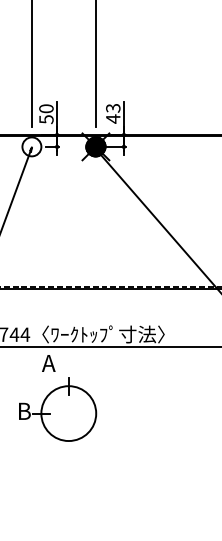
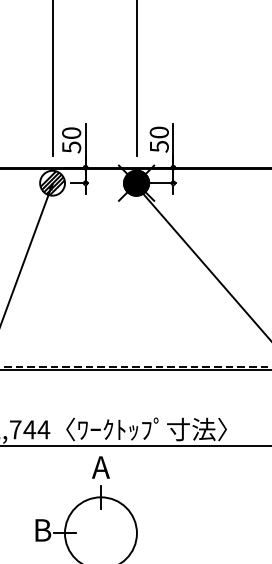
text: (113, 113) -> (159, 139), 43 -> 50
hatch: (31, 146) -> (52, 182), added
text: (48, 363) -> (100, 467), moved

